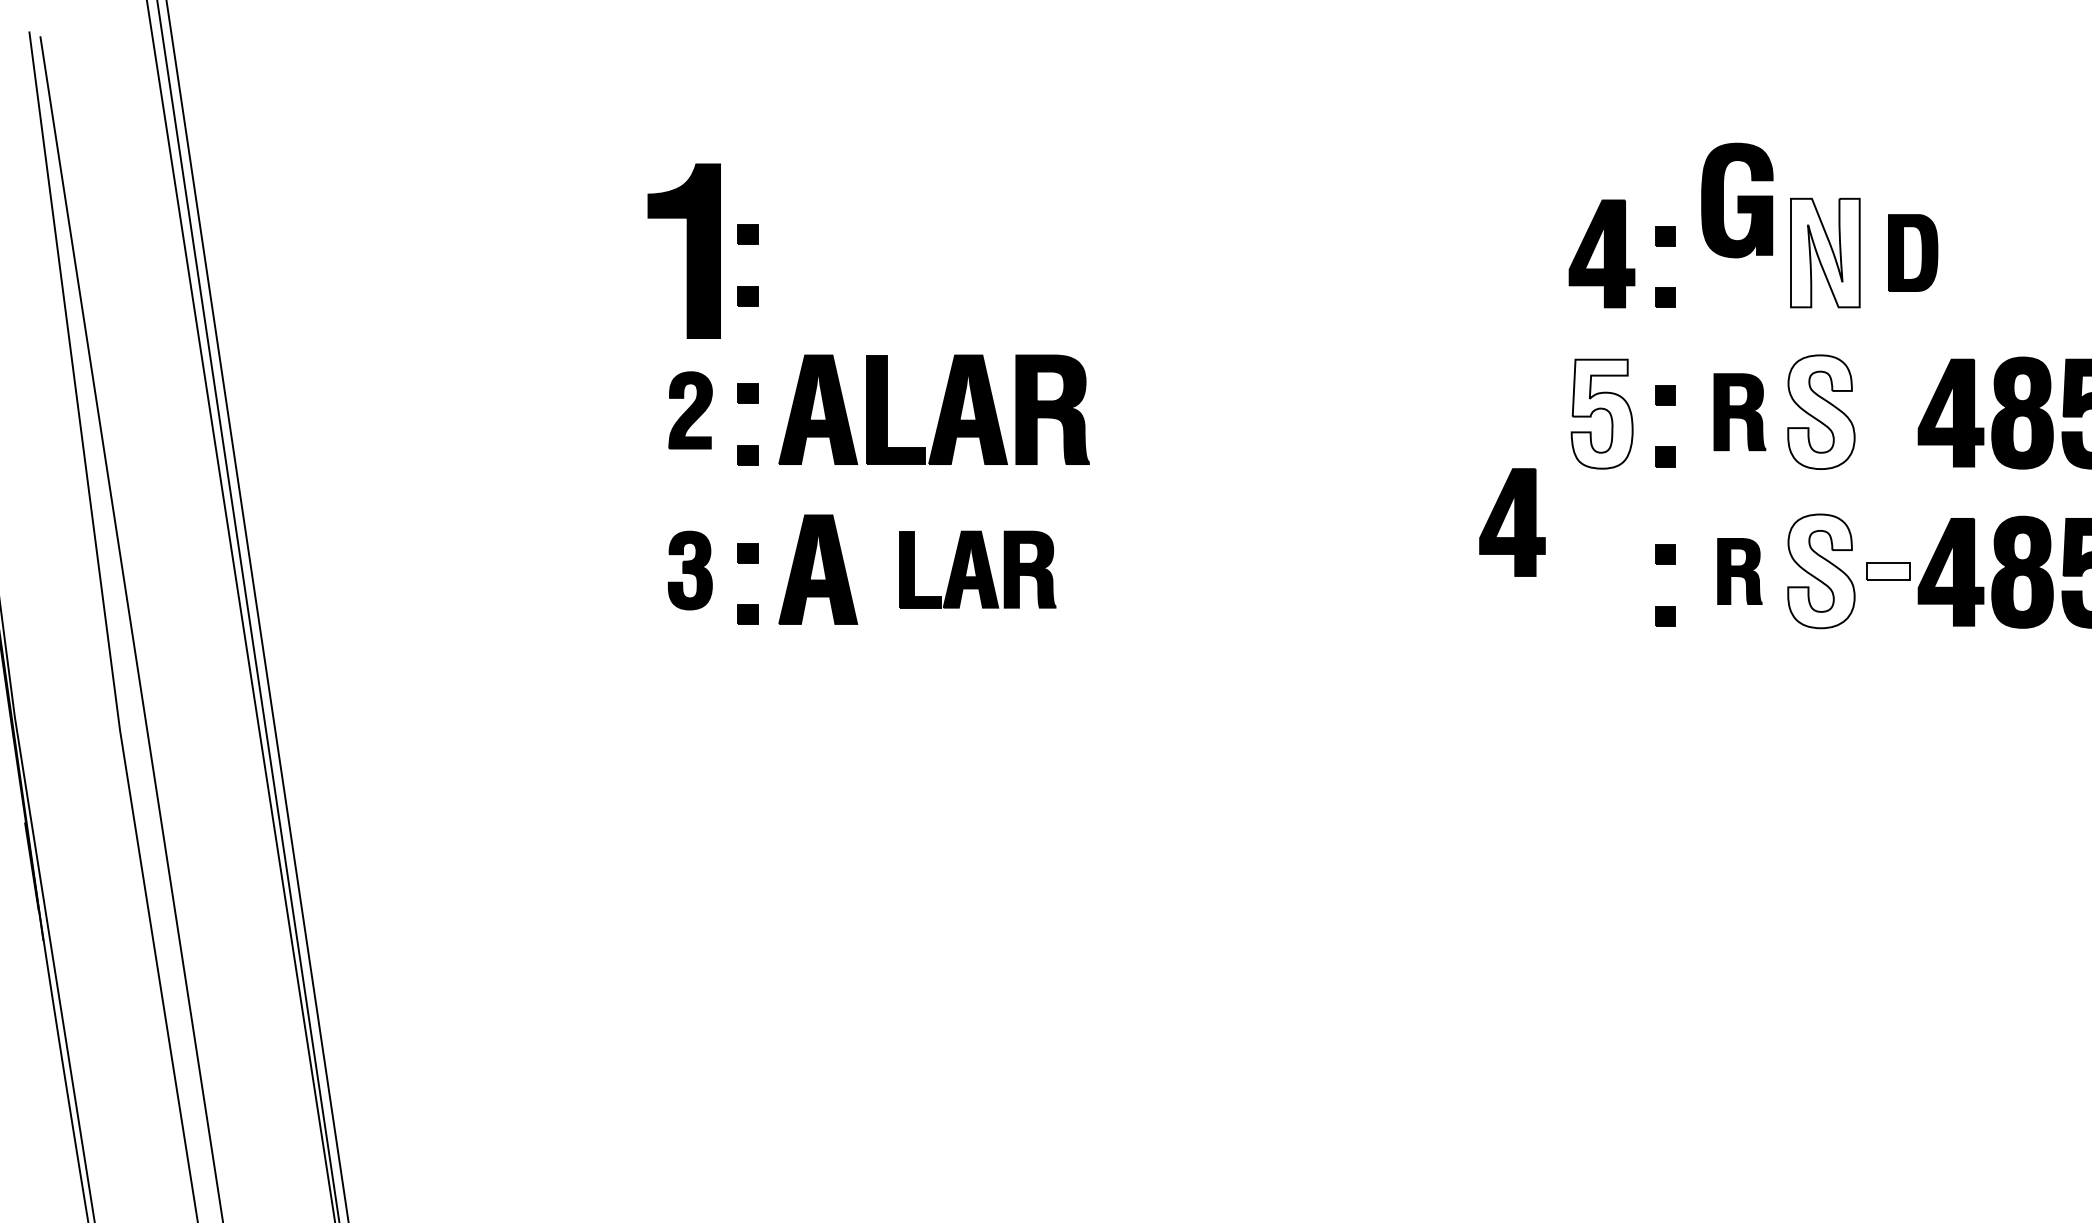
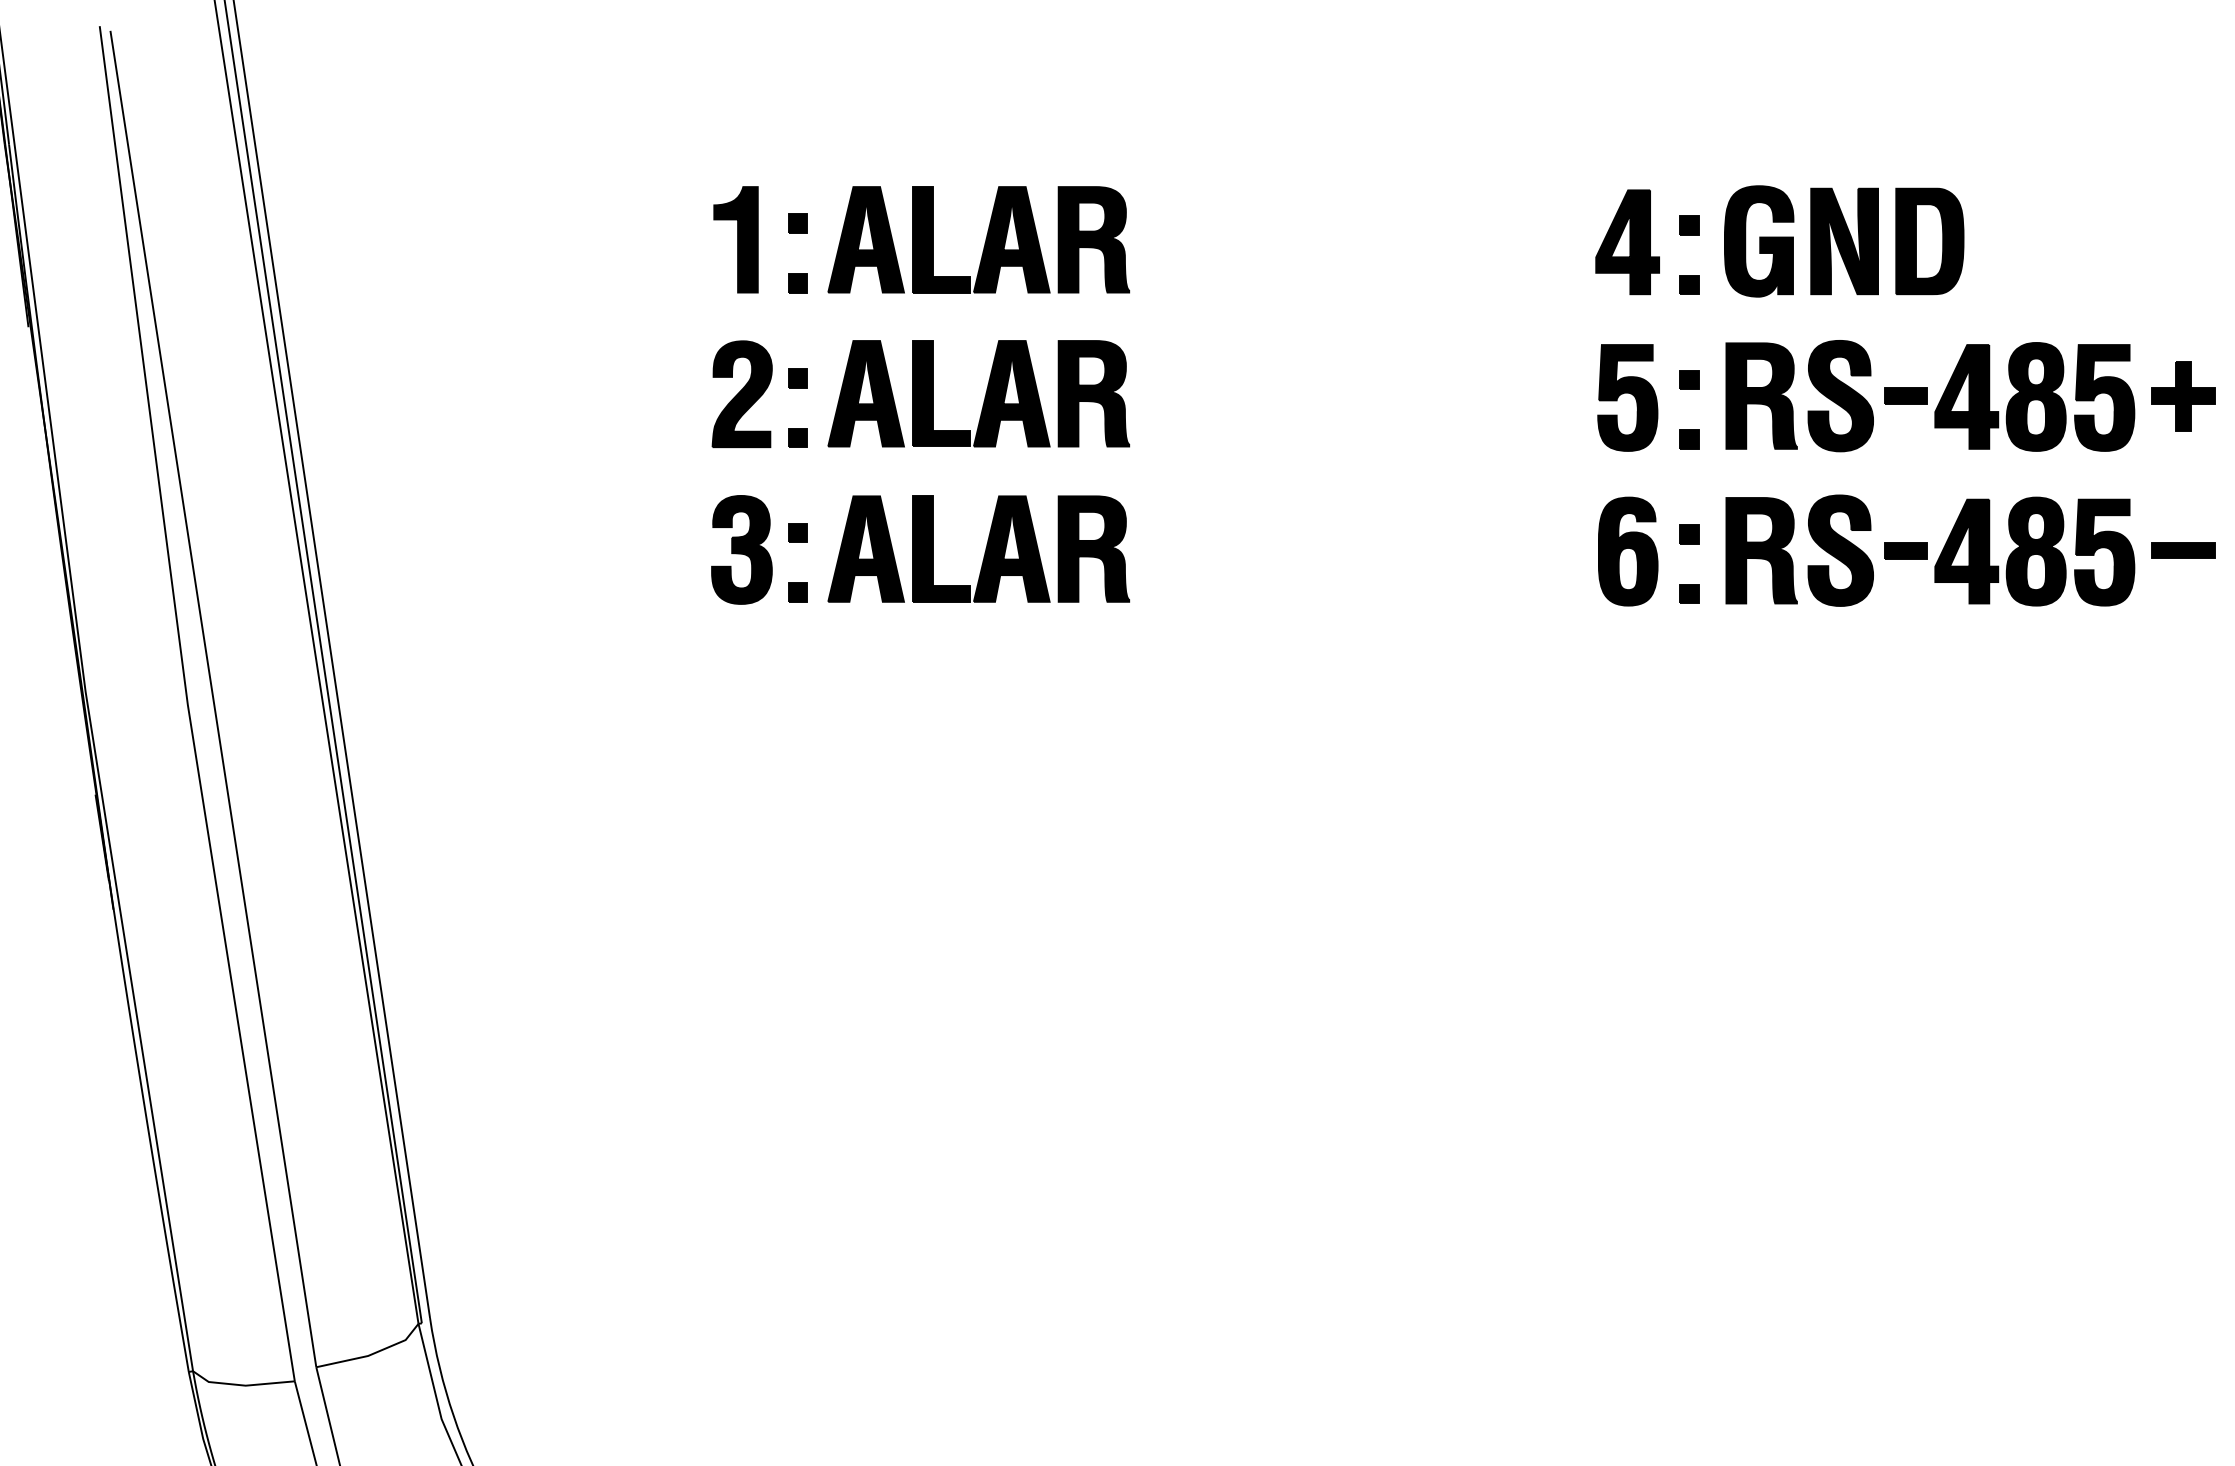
part: (1737, 200) -> (1759, 241), moved
part: (683, 251) -> (735, 239), size x0.62
part: (941, 251) -> (985, 239), added
fill: (1825, 253) -> (1844, 241), added
part: (1912, 253) -> (1929, 241), size x1.43
part: (689, 410) -> (741, 394), size x1.43
part: (1739, 411) -> (1761, 395), size x1.43
fill: (1821, 411) -> (1840, 395), added
part: (1887, 411) -> (1905, 395), added
fill: (1601, 413) -> (1627, 397), added
part: (1512, 522) -> (1540, 503), removed
part: (977, 569) -> (1020, 548), size x1.43
part: (689, 570) -> (741, 549), size x1.43
part: (1739, 571) -> (1761, 550), size x1.67
fill: (1821, 571) -> (1840, 550), added
fill: (1887, 571) -> (1905, 550), added
part: (1602, 572) -> (1628, 551), added

